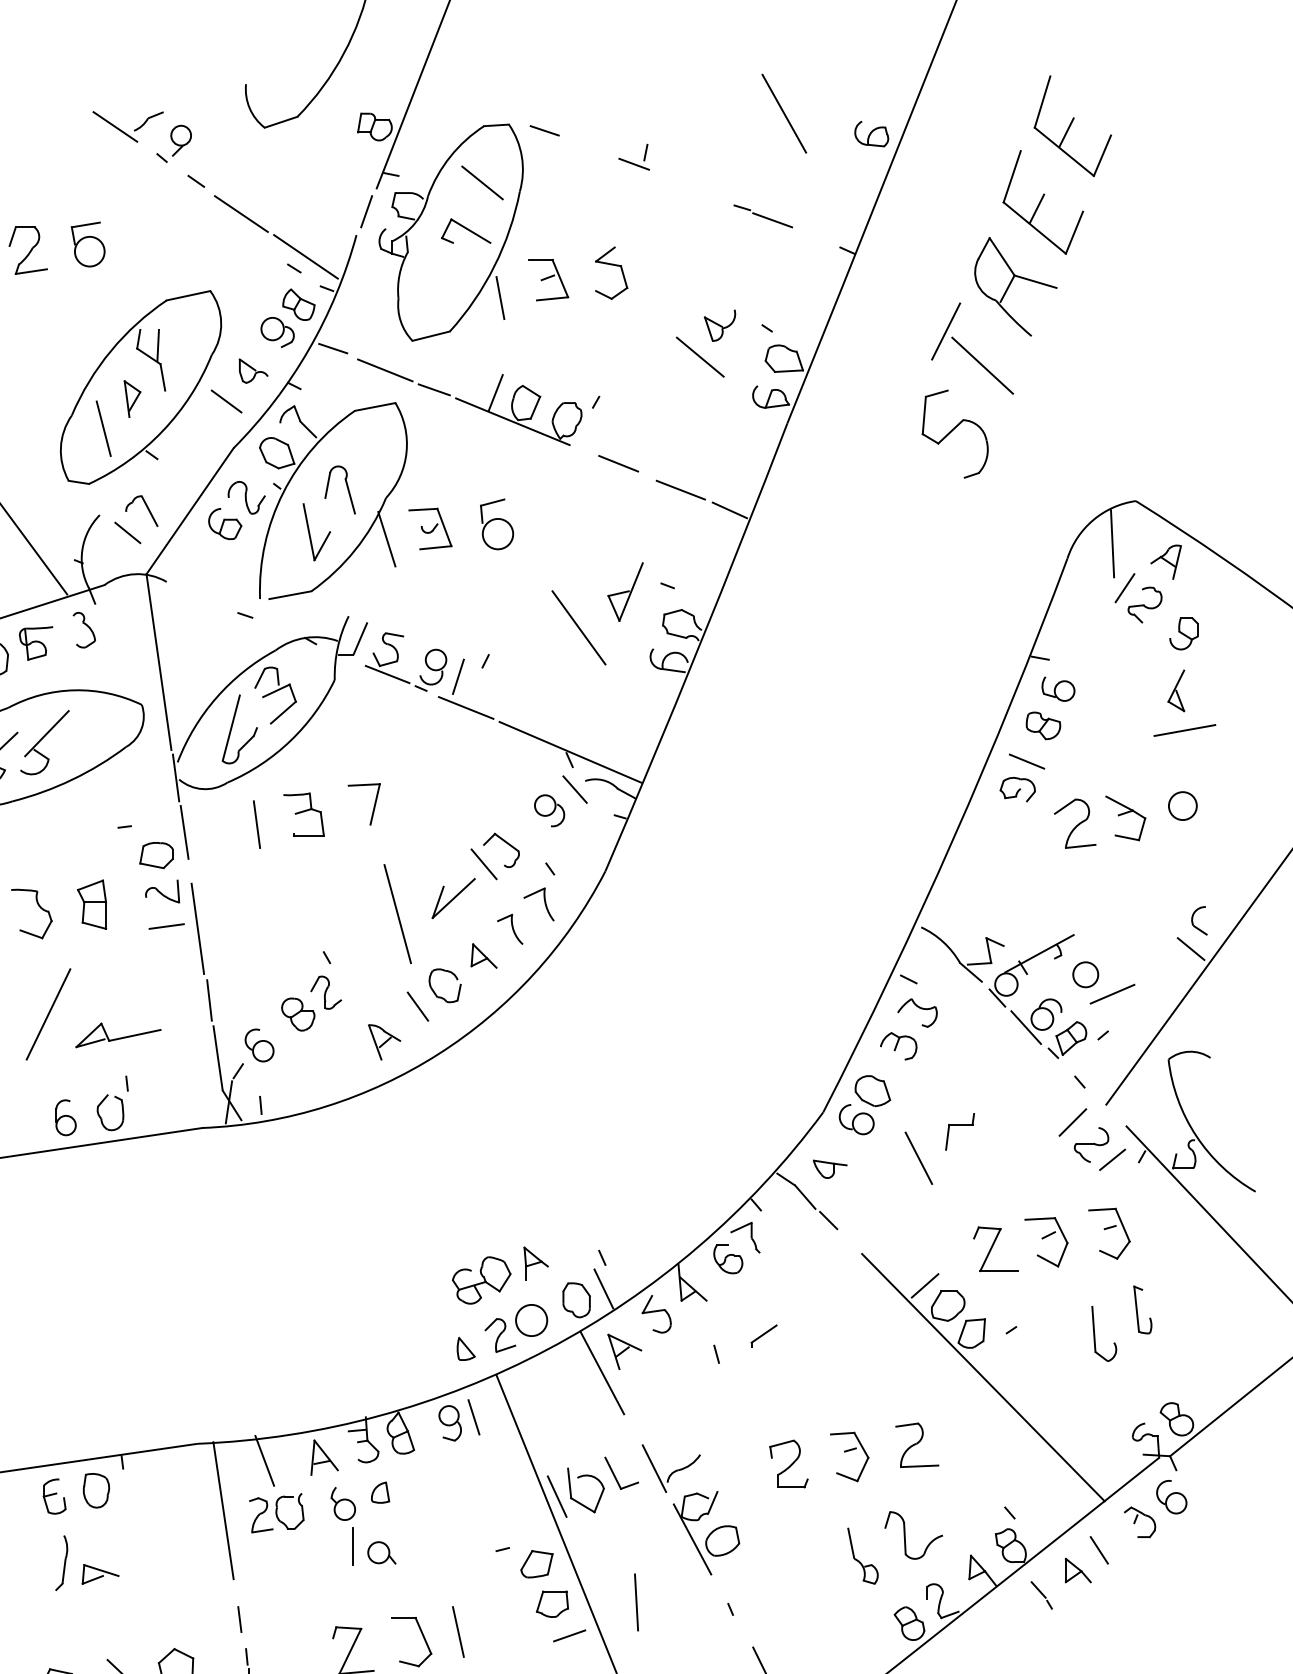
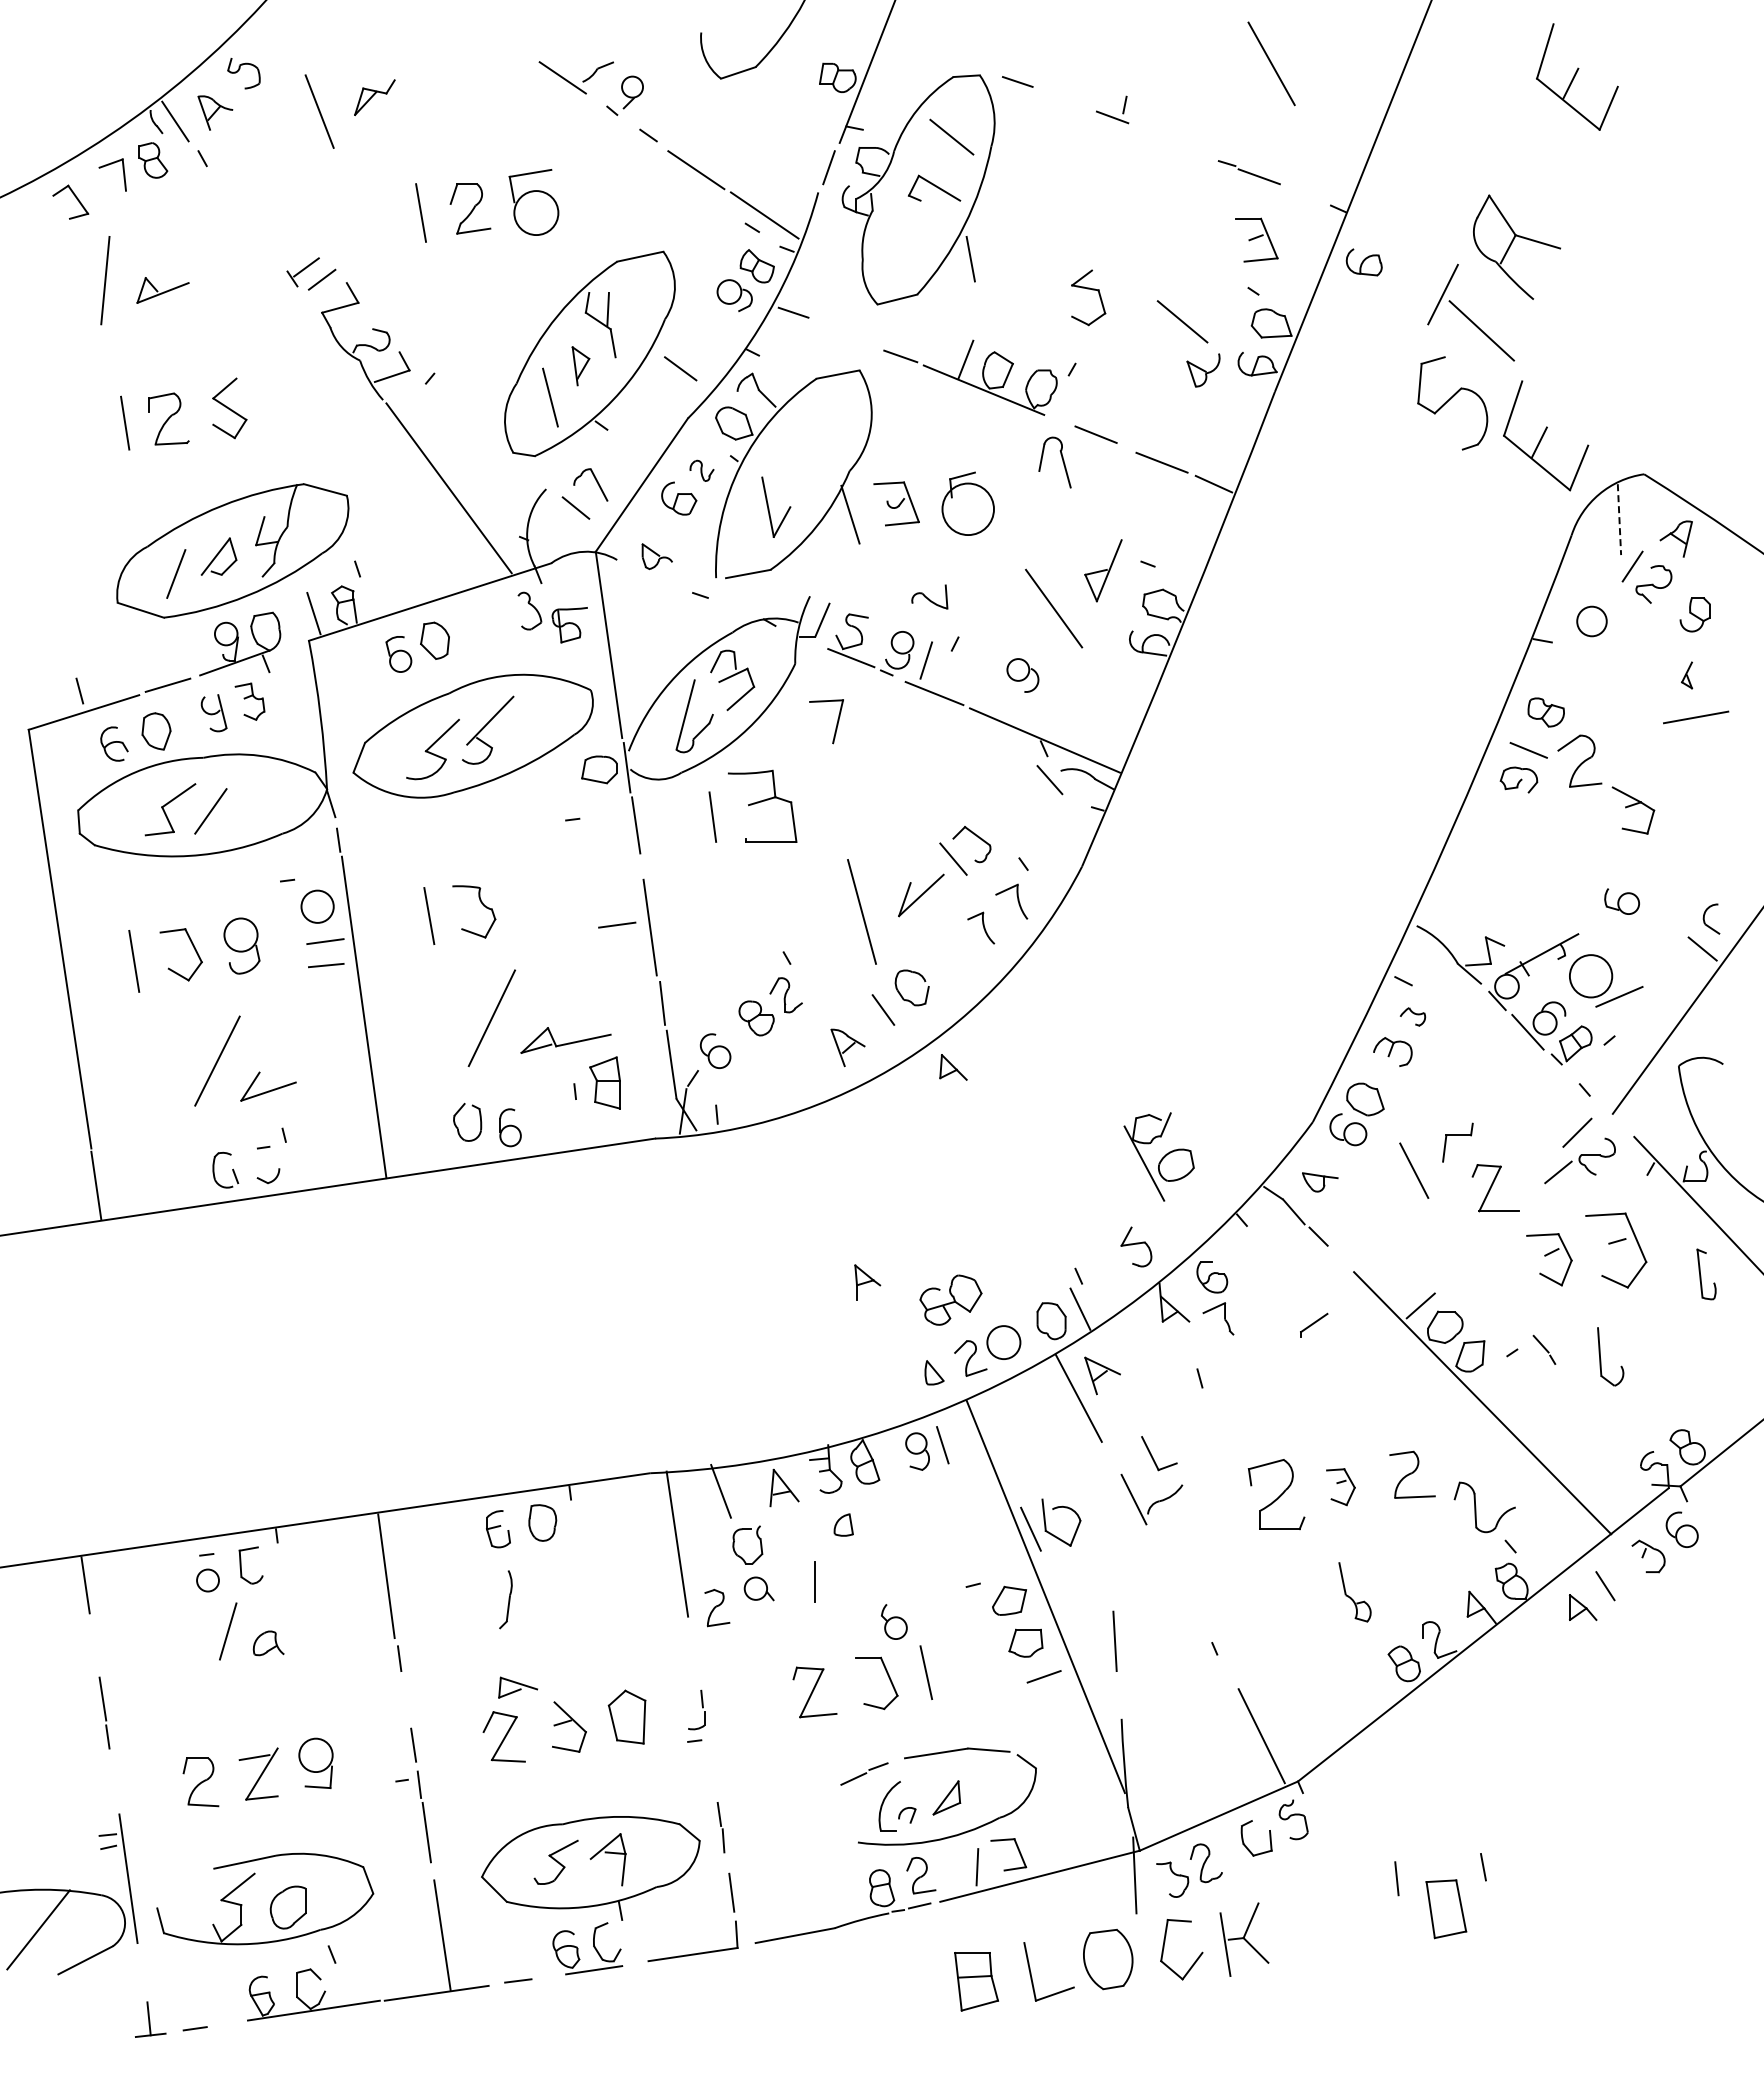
part: (871, 134) -> (1363, 262), moved
part: (1043, 202) -> (1546, 435), moved
part: (87, 244) -> (533, 202), size x1.4
part: (611, 265) -> (1088, 289), moved
part: (548, 279) -> (1256, 239), moved
part: (720, 325) -> (1203, 370), moved
line: (385, 370) -> (848, 335), removed
part: (252, 371) -> (656, 556), moved
part: (346, 486) -> (1061, 458), moved
part: (246, 497) -> (701, 470), size x0.6
circle: (498, 534) -> (968, 509), size x1.6
line: (1112, 544) -> (1619, 520), solid -> dashed
part: (35, 643) -> (569, 625), moved
part: (1057, 689) -> (1621, 901), moved
part: (1175, 690) -> (1686, 675), size x0.6
part: (373, 806) -> (836, 723), moved
circle: (1182, 806) -> (1591, 621), moved
part: (549, 810) -> (1022, 675), moved
part: (303, 814) -> (762, 806), size x1.6
part: (1074, 823) -> (1579, 760), moved
part: (156, 855) -> (599, 769), moved
part: (162, 891) -> (929, 596), moved
part: (91, 904) -> (604, 1082), moved
part: (484, 956) -> (953, 1067), moved
circle: (1085, 975) -> (1590, 976), size x1.6
part: (917, 1012) -> (1412, 1016), size x0.6
part: (101, 1117) -> (458, 1127), moved
line: (1112, 1159) -> (1558, 1172), moved
part: (1108, 1233) -> (1615, 1250), size x1.4
part: (745, 1237) -> (1218, 1318), moved
part: (995, 1249) -> (1495, 1188), moved
part: (535, 1263) -> (867, 1282), moved
part: (1142, 1310) -> (1706, 1274), moved
part: (656, 1313) -> (1136, 1246), moved
part: (764, 1335) -> (1314, 1324), moved
part: (849, 1456) -> (1340, 1486), size x0.7
part: (788, 1463) -> (1276, 1494), size x1.4
part: (616, 1477) -> (1153, 1457), moved
part: (343, 1503) -> (894, 1621), moved
part: (261, 1515) -> (717, 1608), moved
part: (705, 1532) -> (1158, 1156), moved
part: (905, 1535) -> (1476, 1507), moved
part: (381, 1552) -> (758, 1588), moved
part: (100, 1574) -> (517, 1687), moved
part: (1041, 1595) -> (1544, 1349), moved
line: (239, 1619) -> (694, 1659), removed

